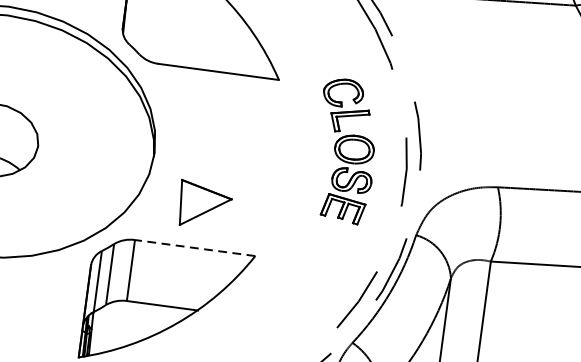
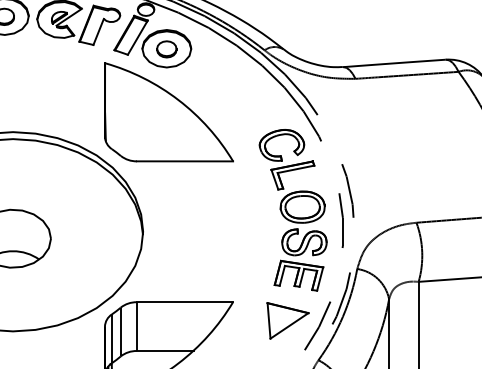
part: (344, 151) -> (292, 210), size x1.43
part: (204, 205) -> (287, 320), moved
line: (194, 248) -> (184, 302), dashed -> solid

